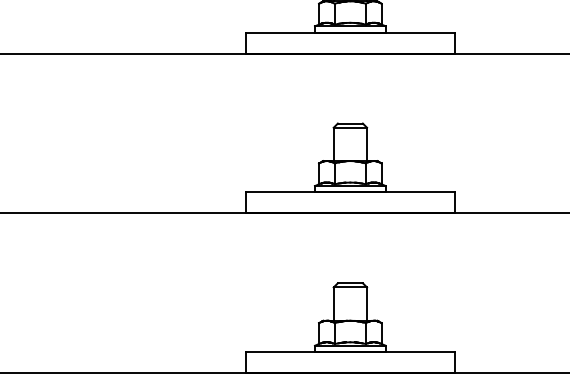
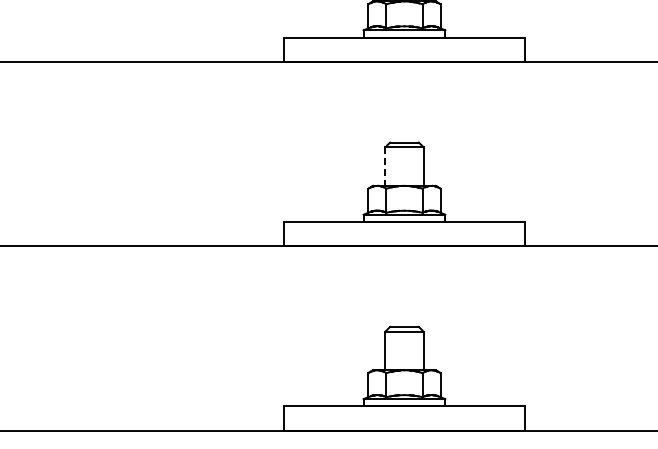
line: (333, 145) -> (385, 167), solid -> dashed

